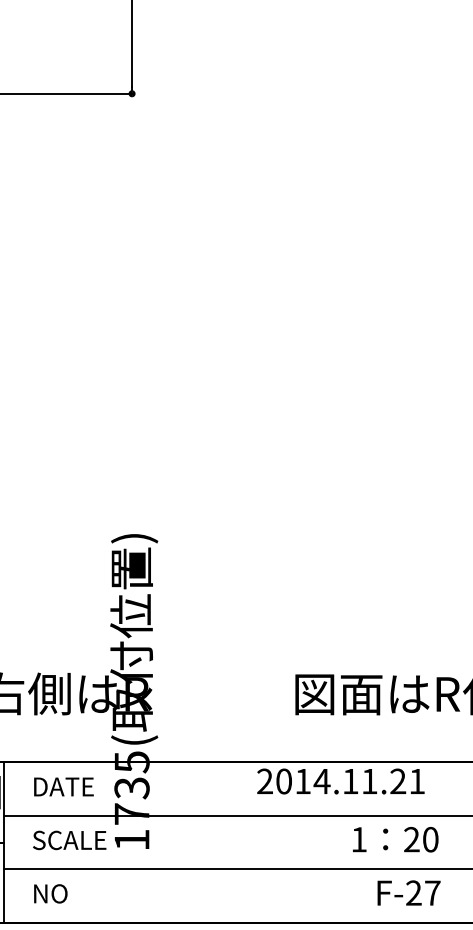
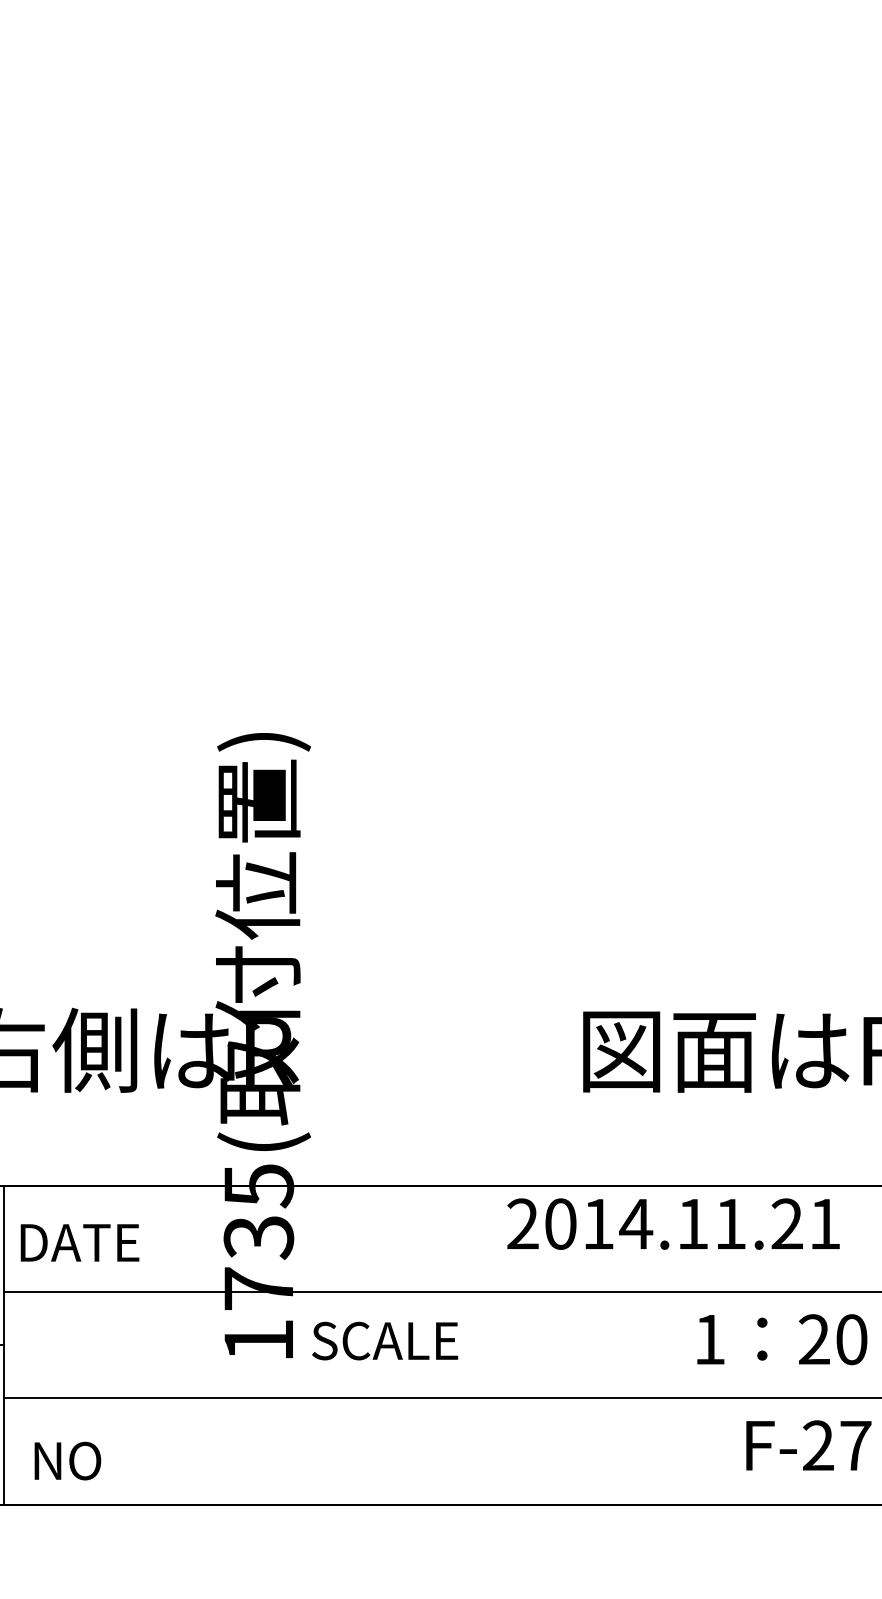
text: (63, 786) -> (79, 1241), moved
text: (69, 840) -> (384, 1341), moved
text: (50, 893) -> (67, 1460), moved

